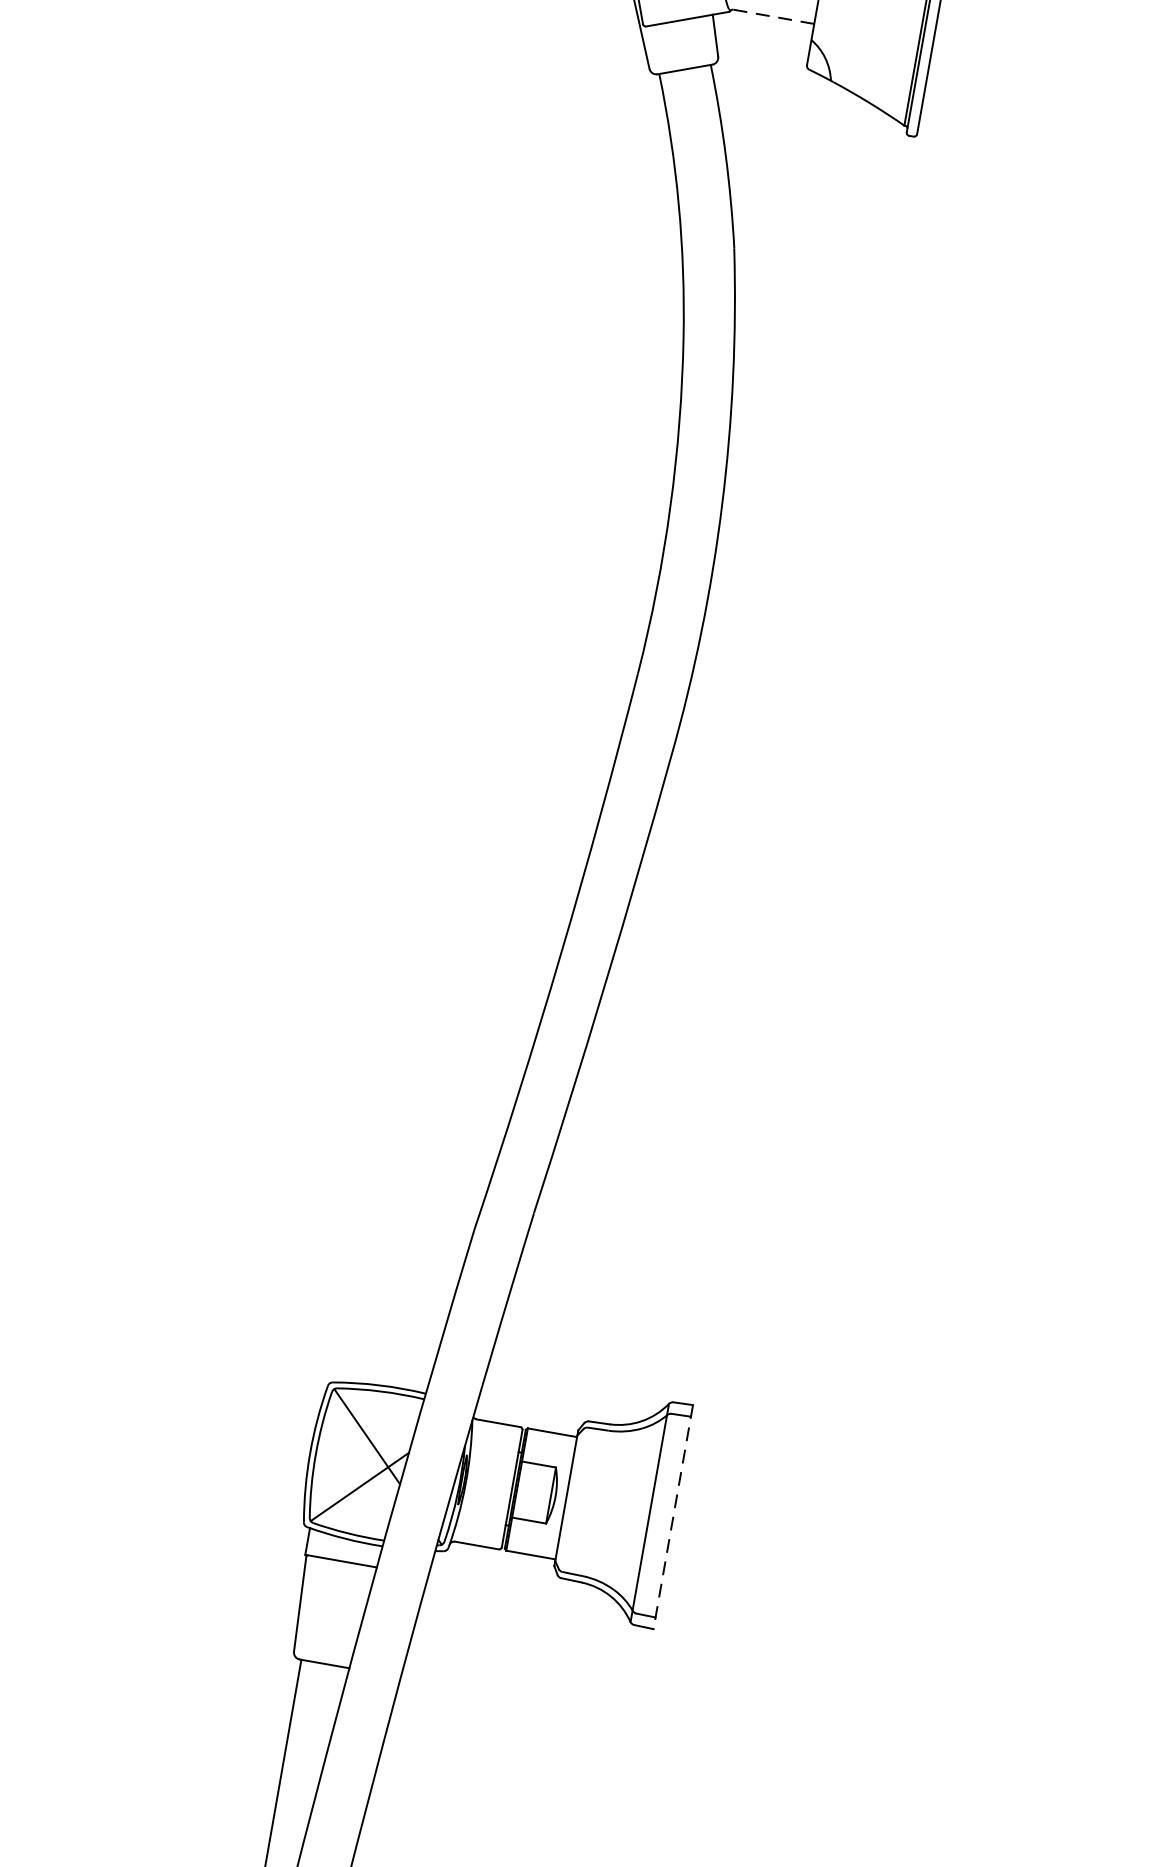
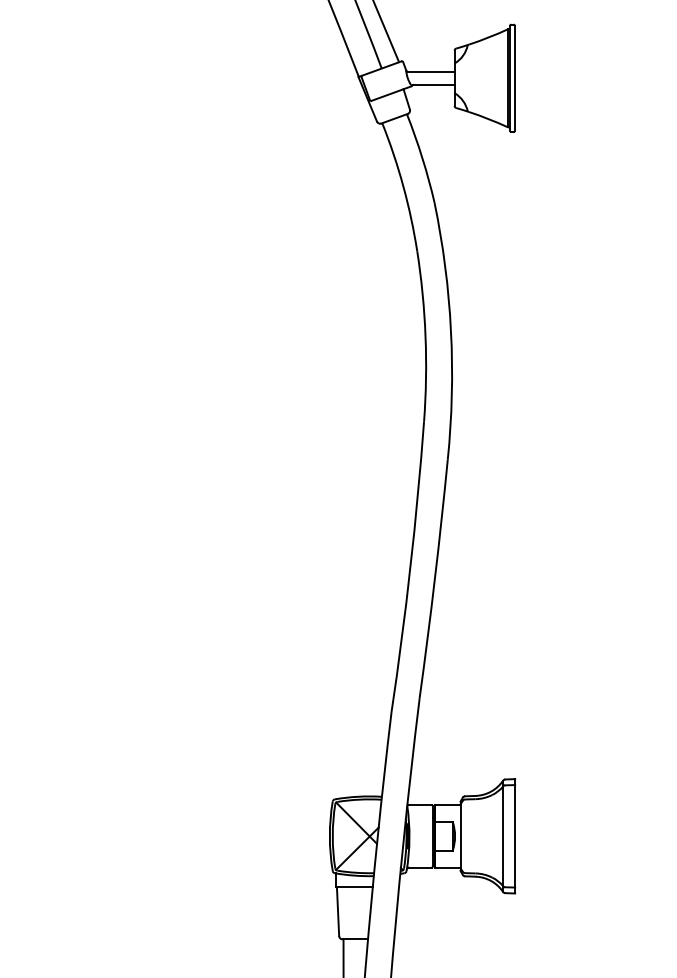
line: (773, 15) -> (433, 84), dashed -> solid
line: (673, 1517) -> (515, 836), dashed -> solid

